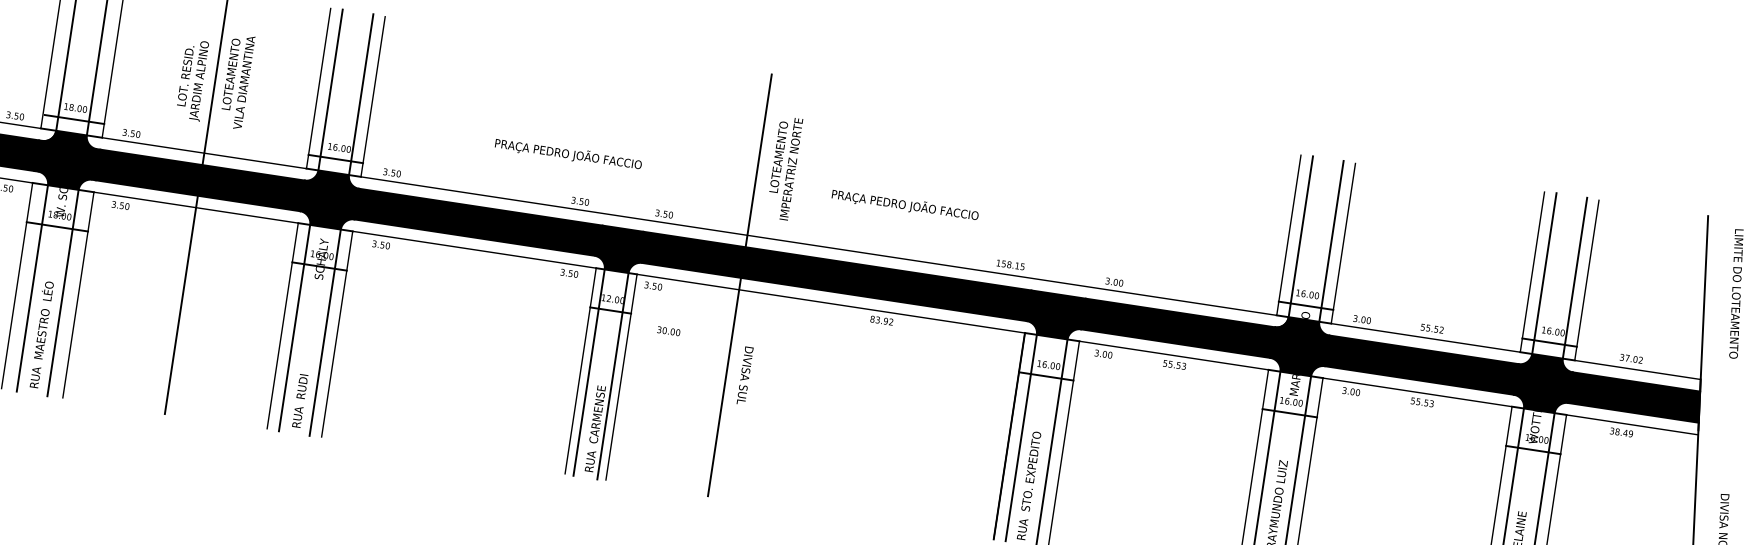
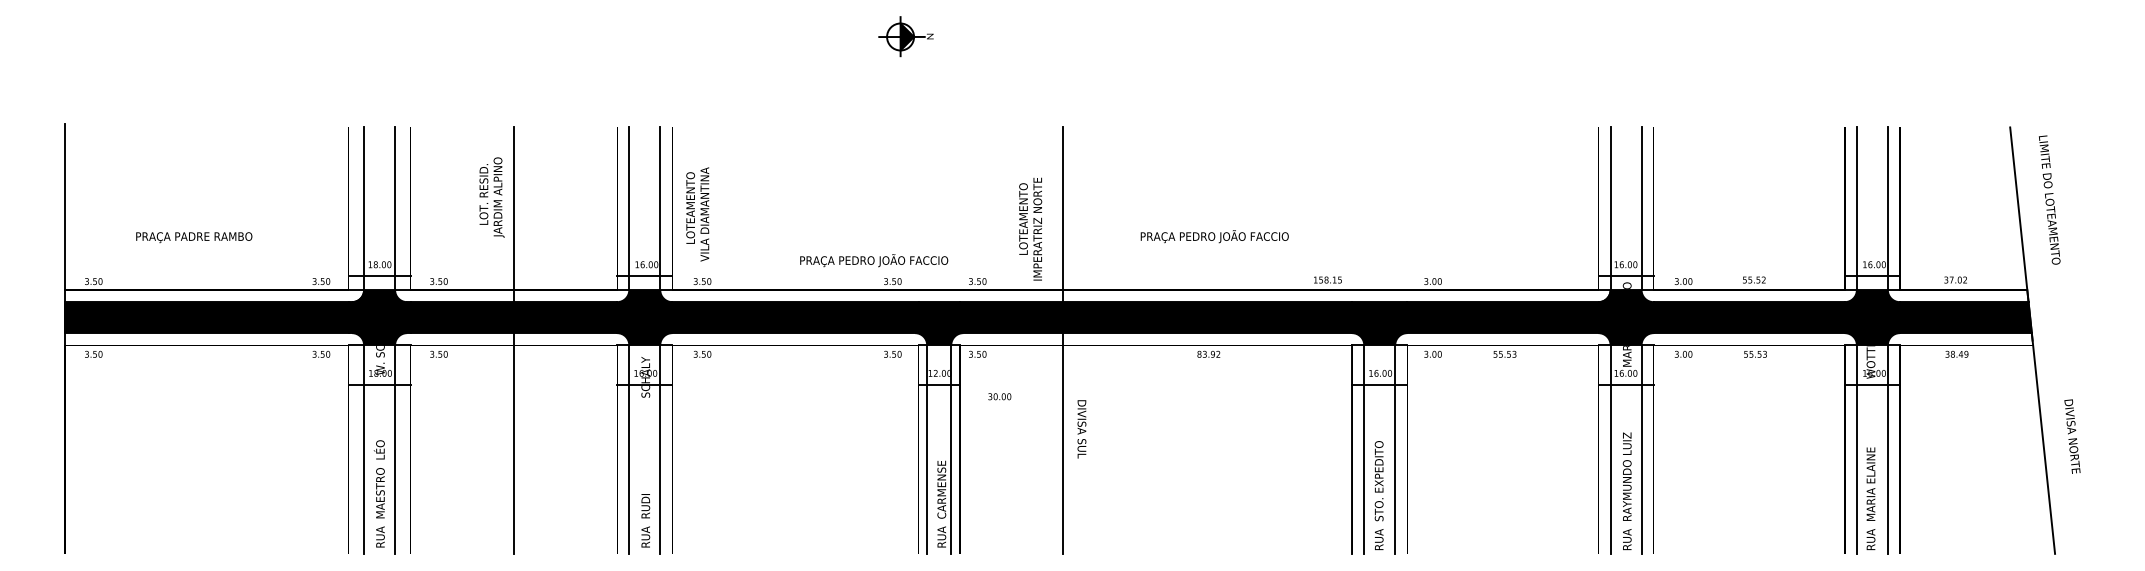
text: (192, 80) -> (491, 197), moved
text: (236, 81) -> (697, 214), moved
text: (568, 154) -> (874, 260), moved
text: (784, 167) -> (1030, 228), moved

